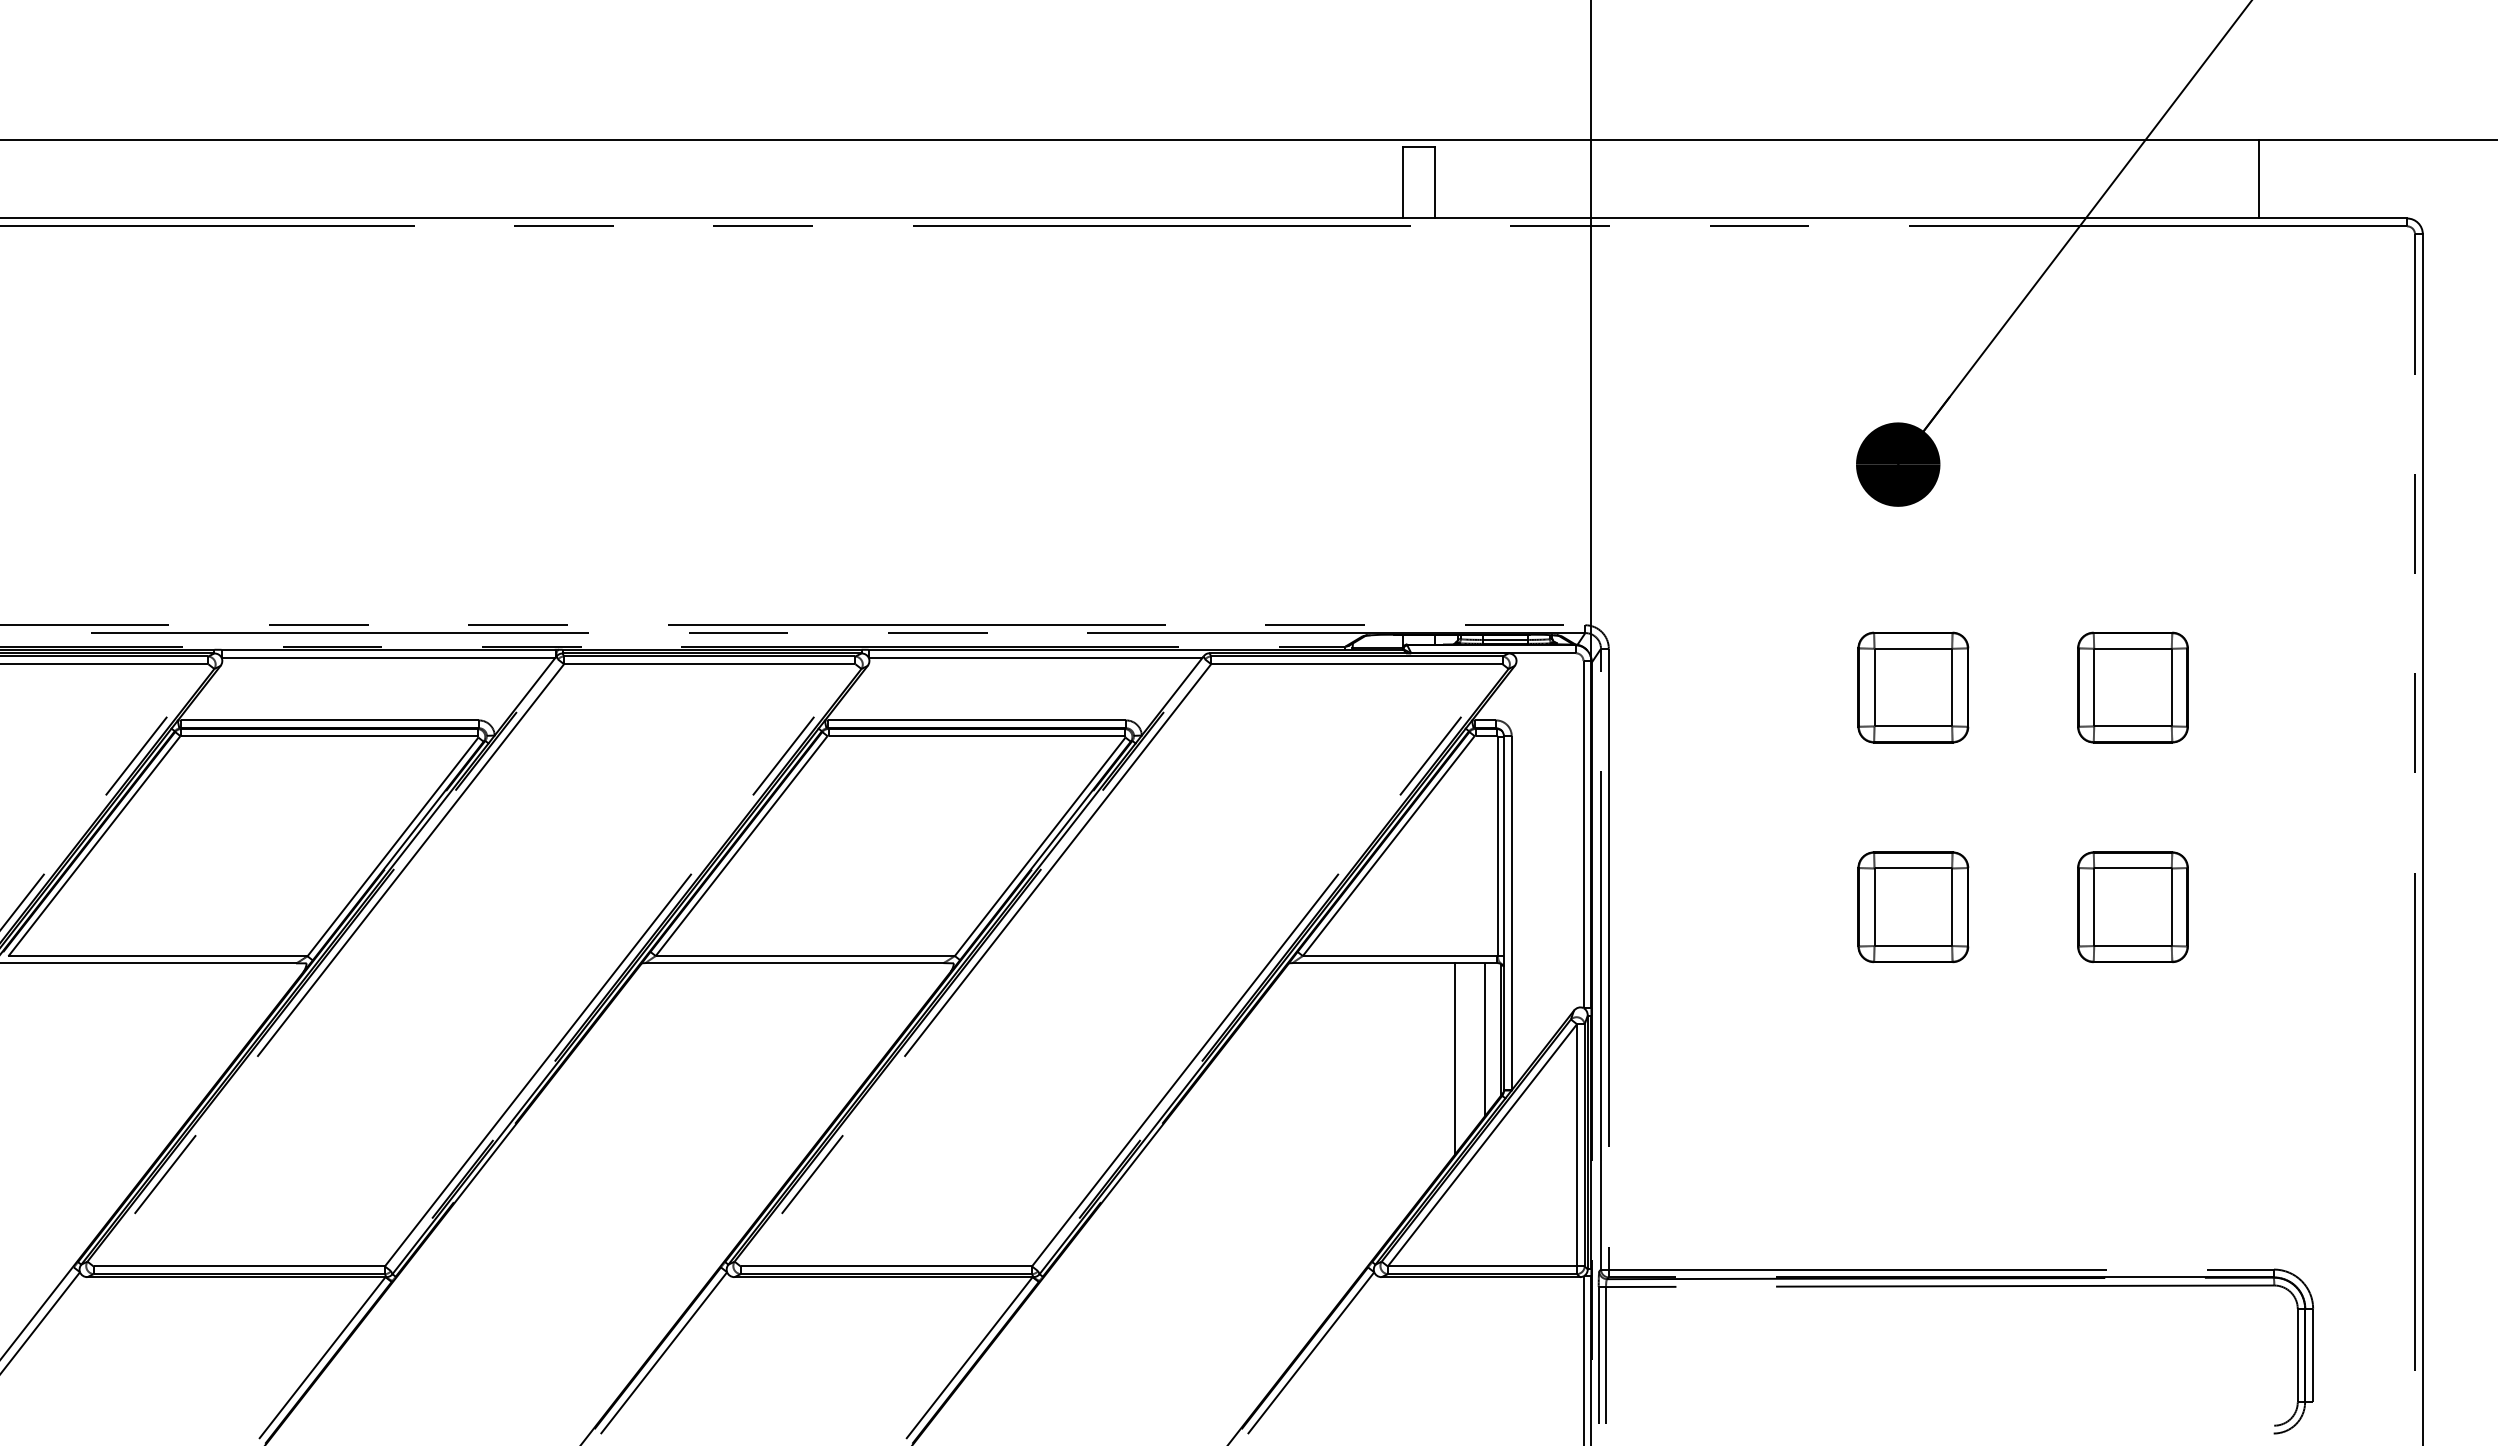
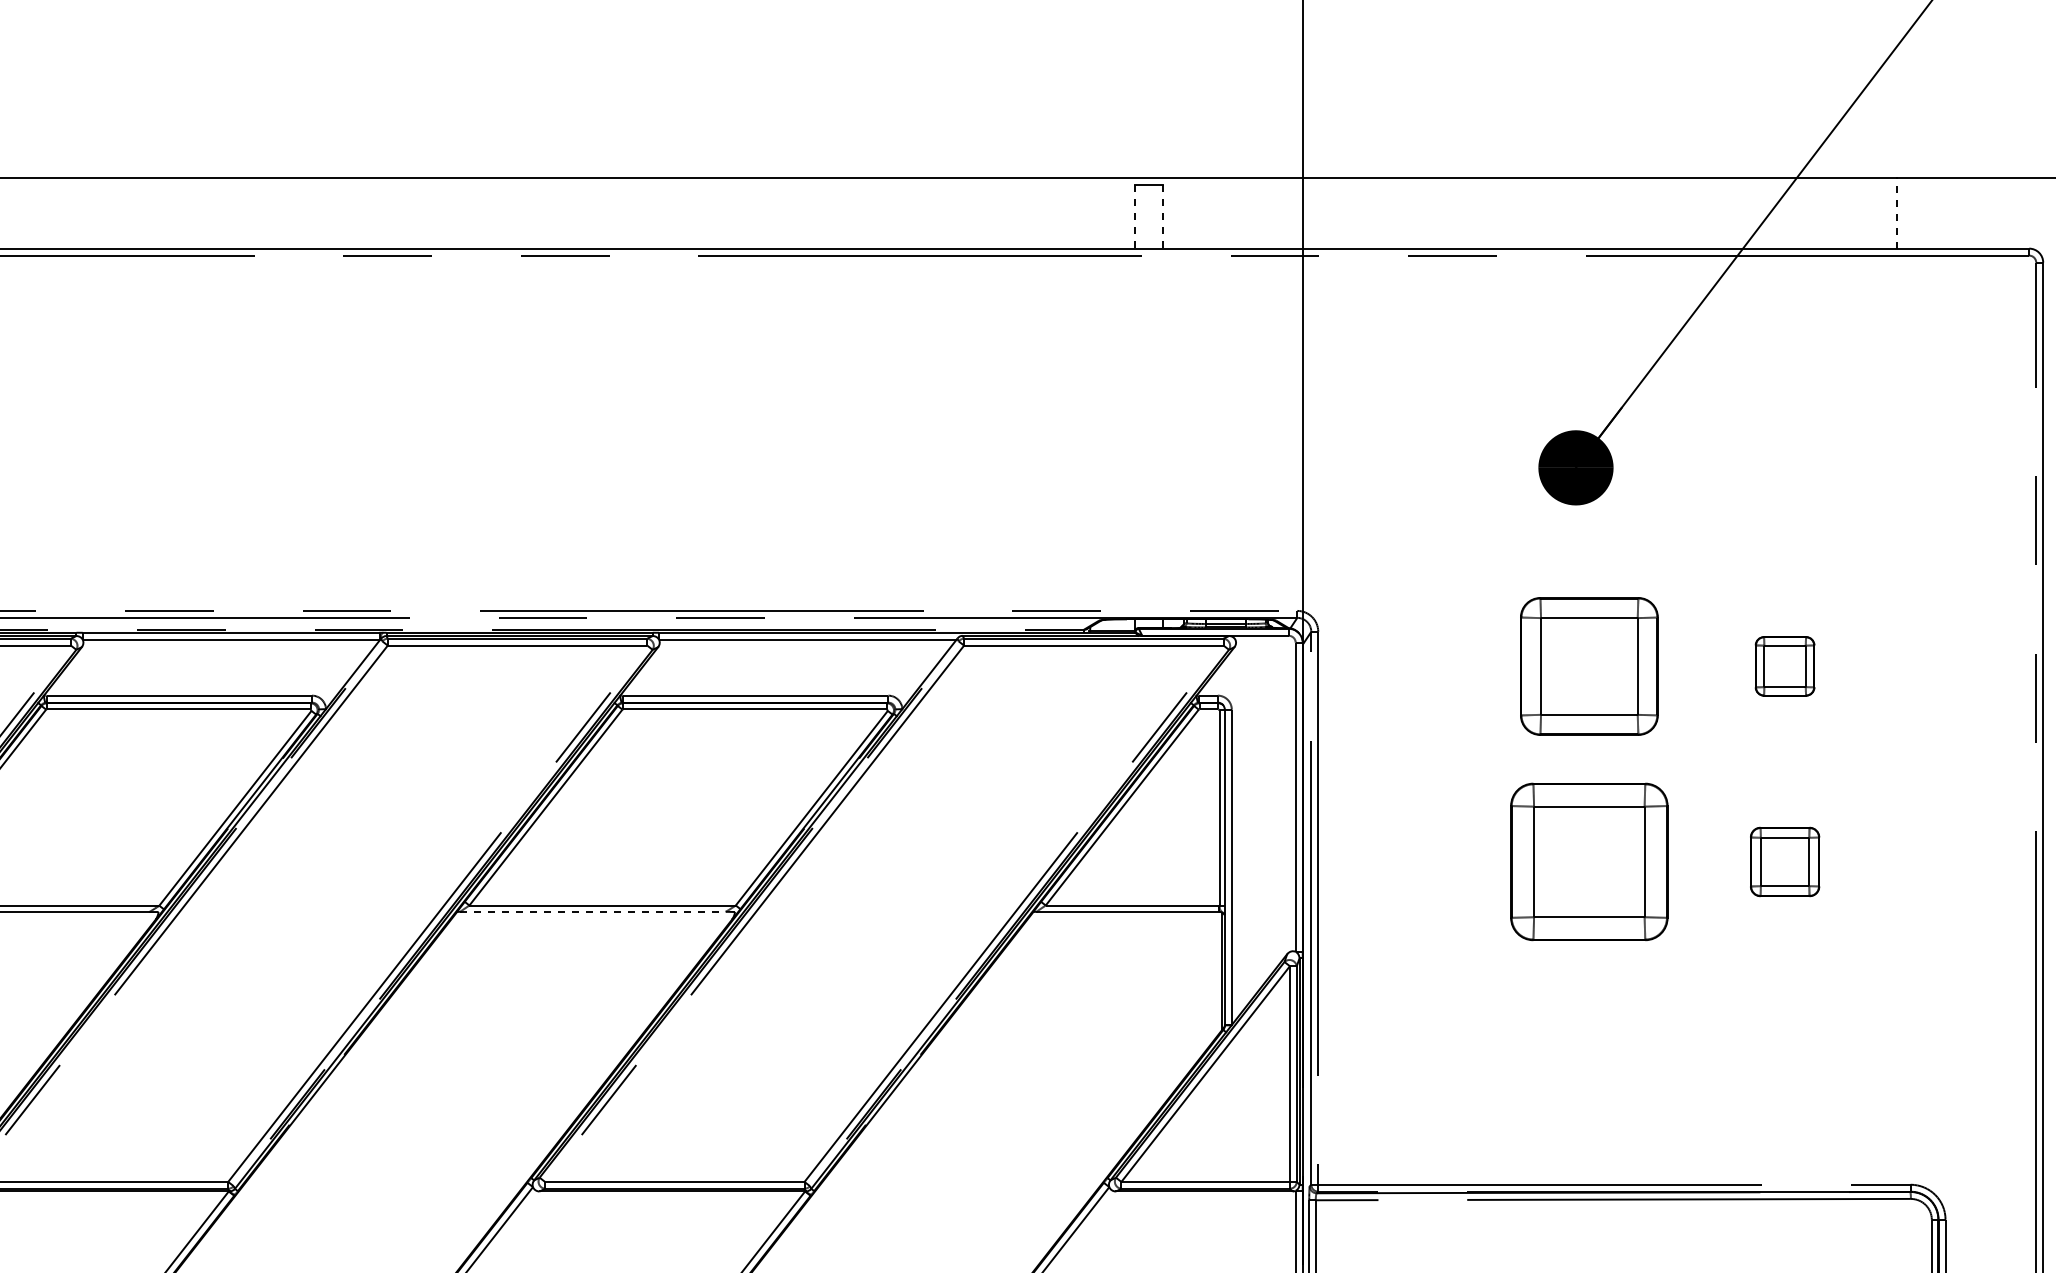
line: (2258, 178) -> (1896, 213), solid -> dashed
line: (1403, 182) -> (1135, 216), solid -> dashed
line: (1434, 182) -> (1162, 216), solid -> dashed
part: (1913, 687) -> (1589, 666), size x1.4
part: (2132, 687) -> (1784, 666), size x0.6
part: (2132, 906) -> (1784, 861), size x0.7
part: (1913, 907) -> (1589, 862), size x1.6
line: (794, 963) -> (593, 912), solid -> dashed
line: (1485, 1039) -> (1208, 979), removed
line: (1455, 1058) -> (1181, 996), removed

